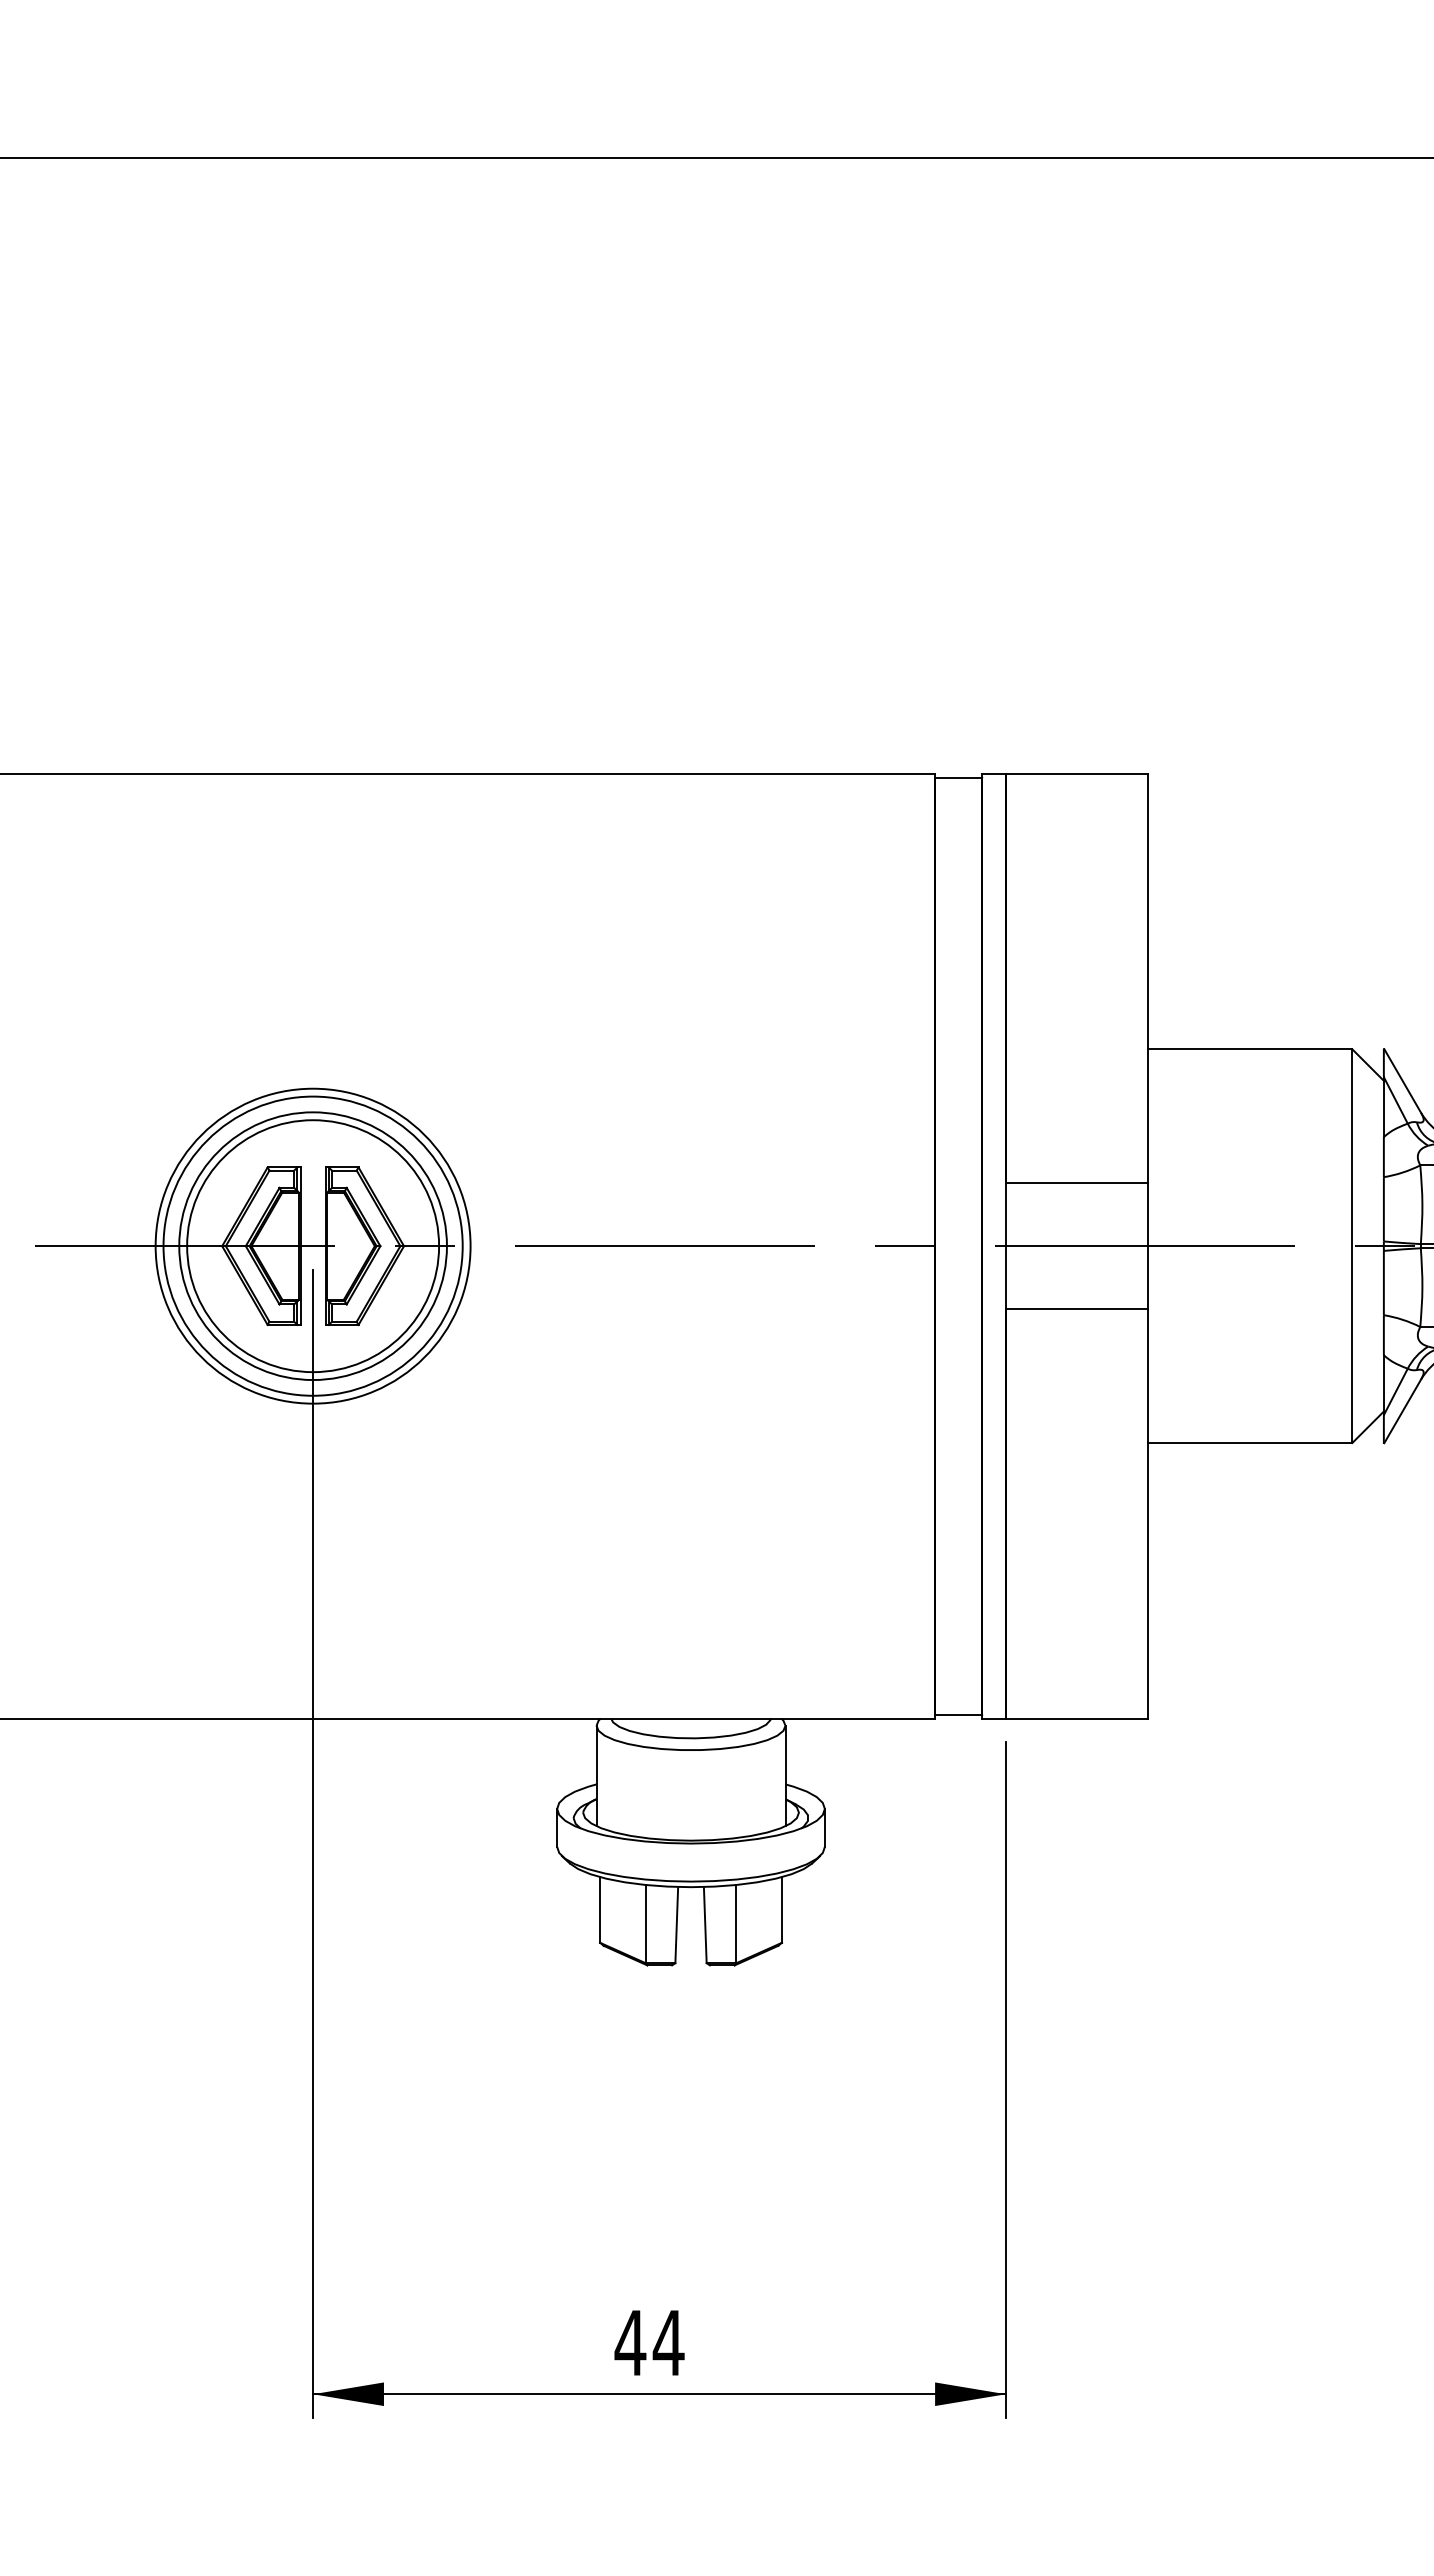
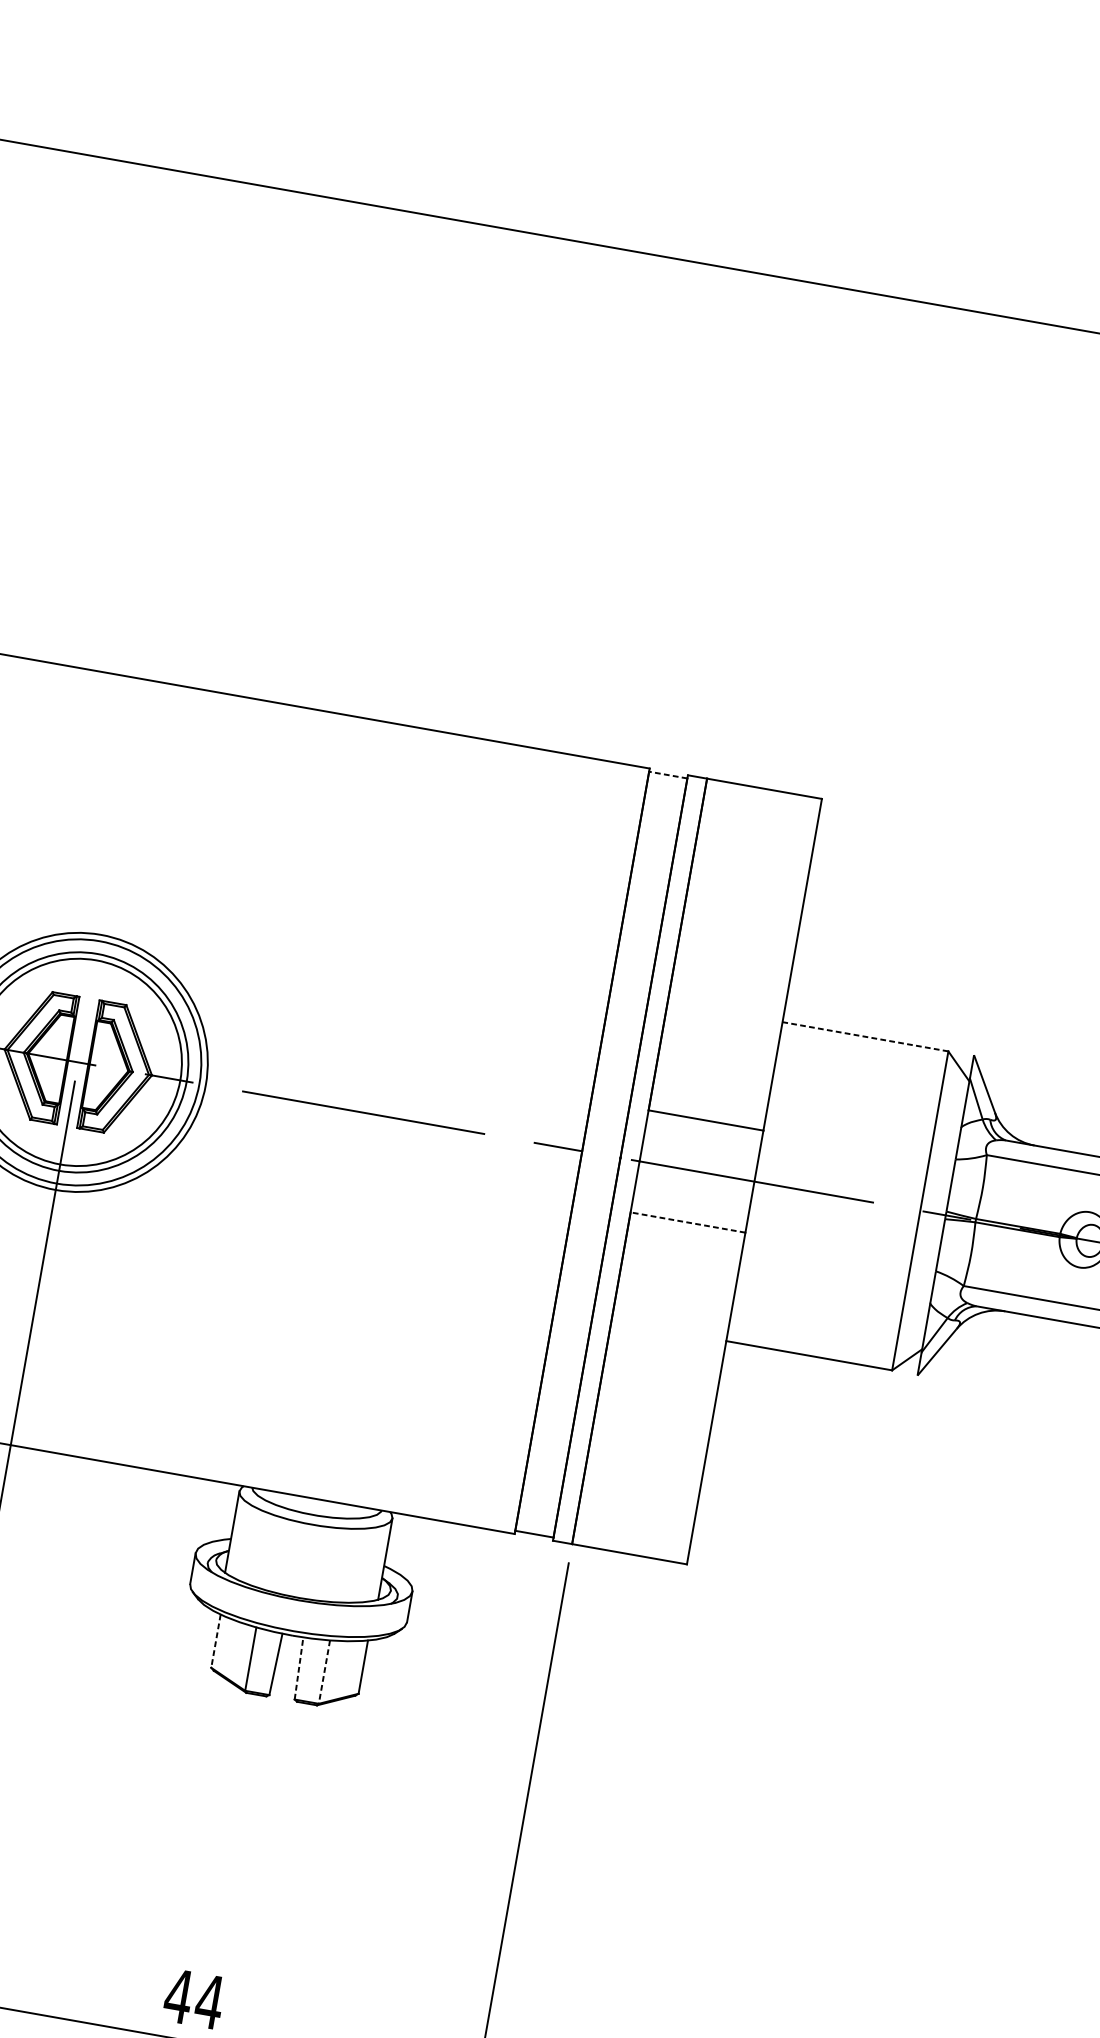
line: (958, 777) -> (668, 774), solid -> dashed
line: (1249, 1049) -> (865, 1036), solid -> dashed
line: (1076, 1309) -> (687, 1222), solid -> dashed
line: (600, 1909) -> (216, 1640), solid -> dashed
line: (705, 1924) -> (299, 1668), solid -> dashed
line: (736, 1924) -> (324, 1672), solid -> dashed

